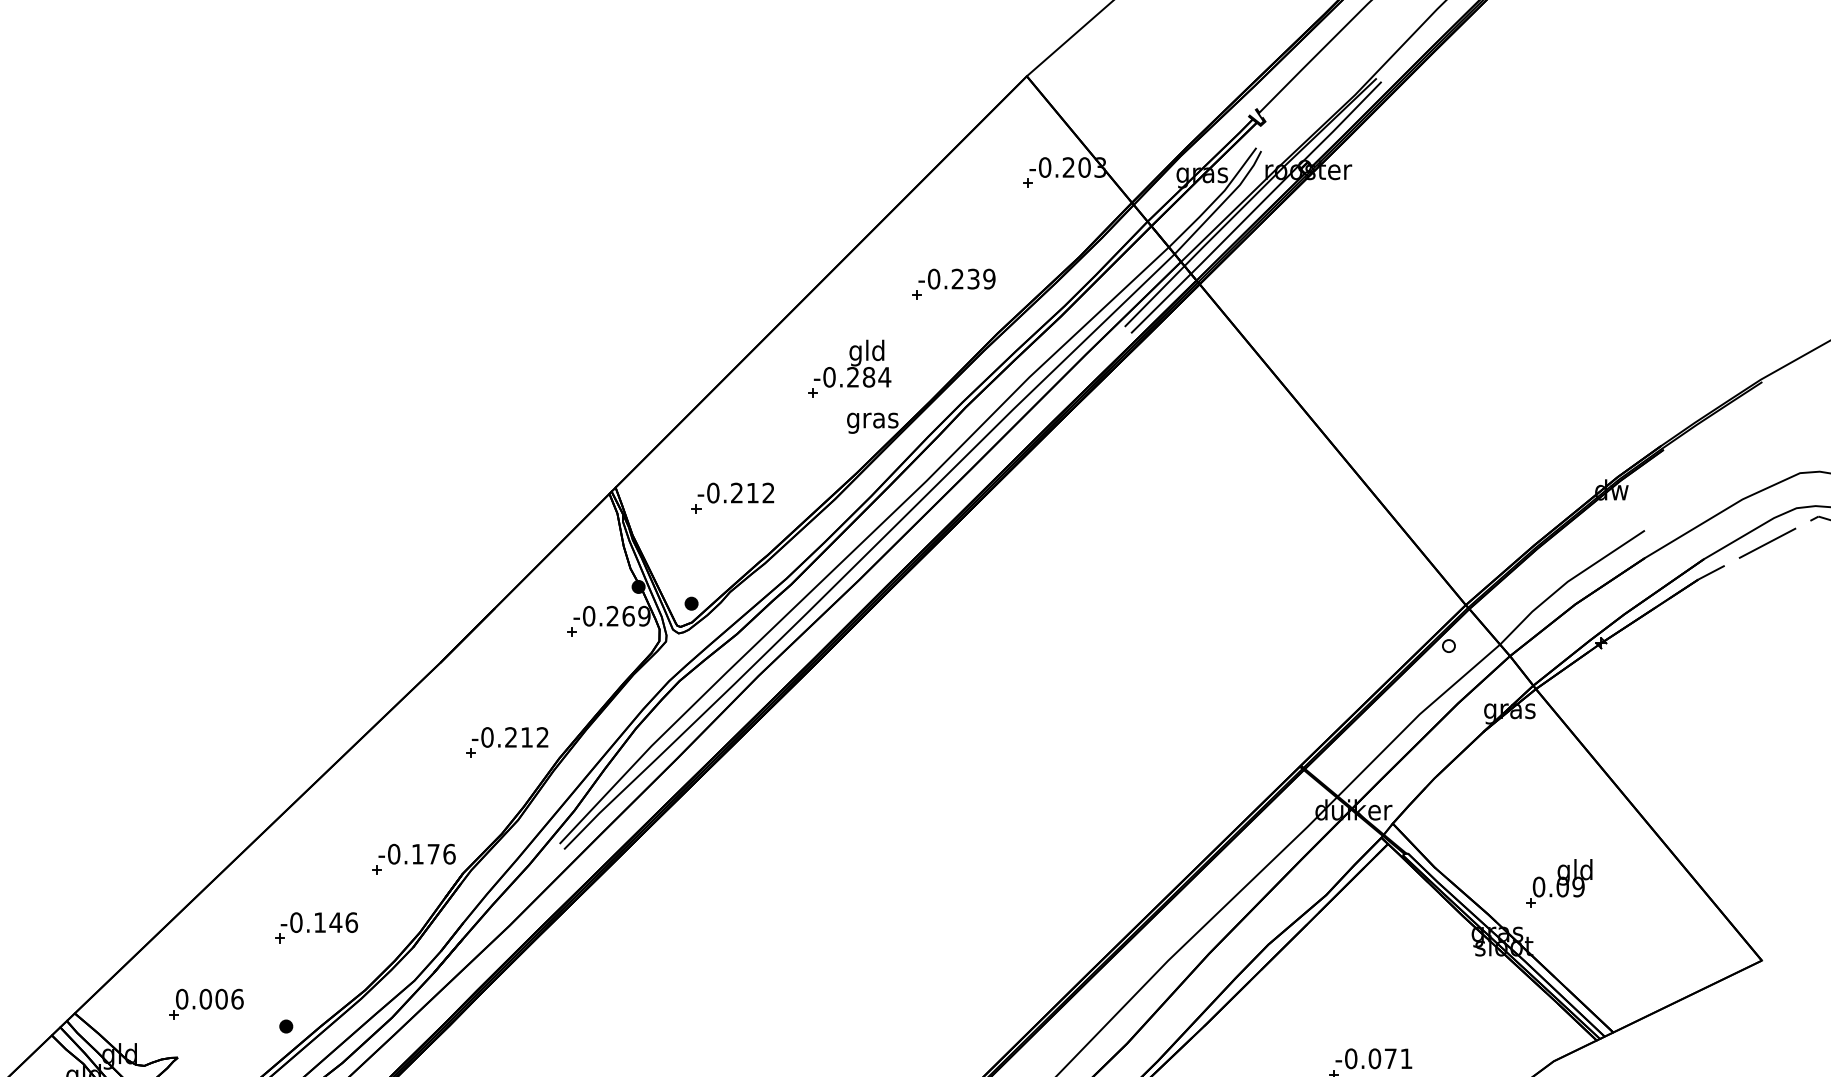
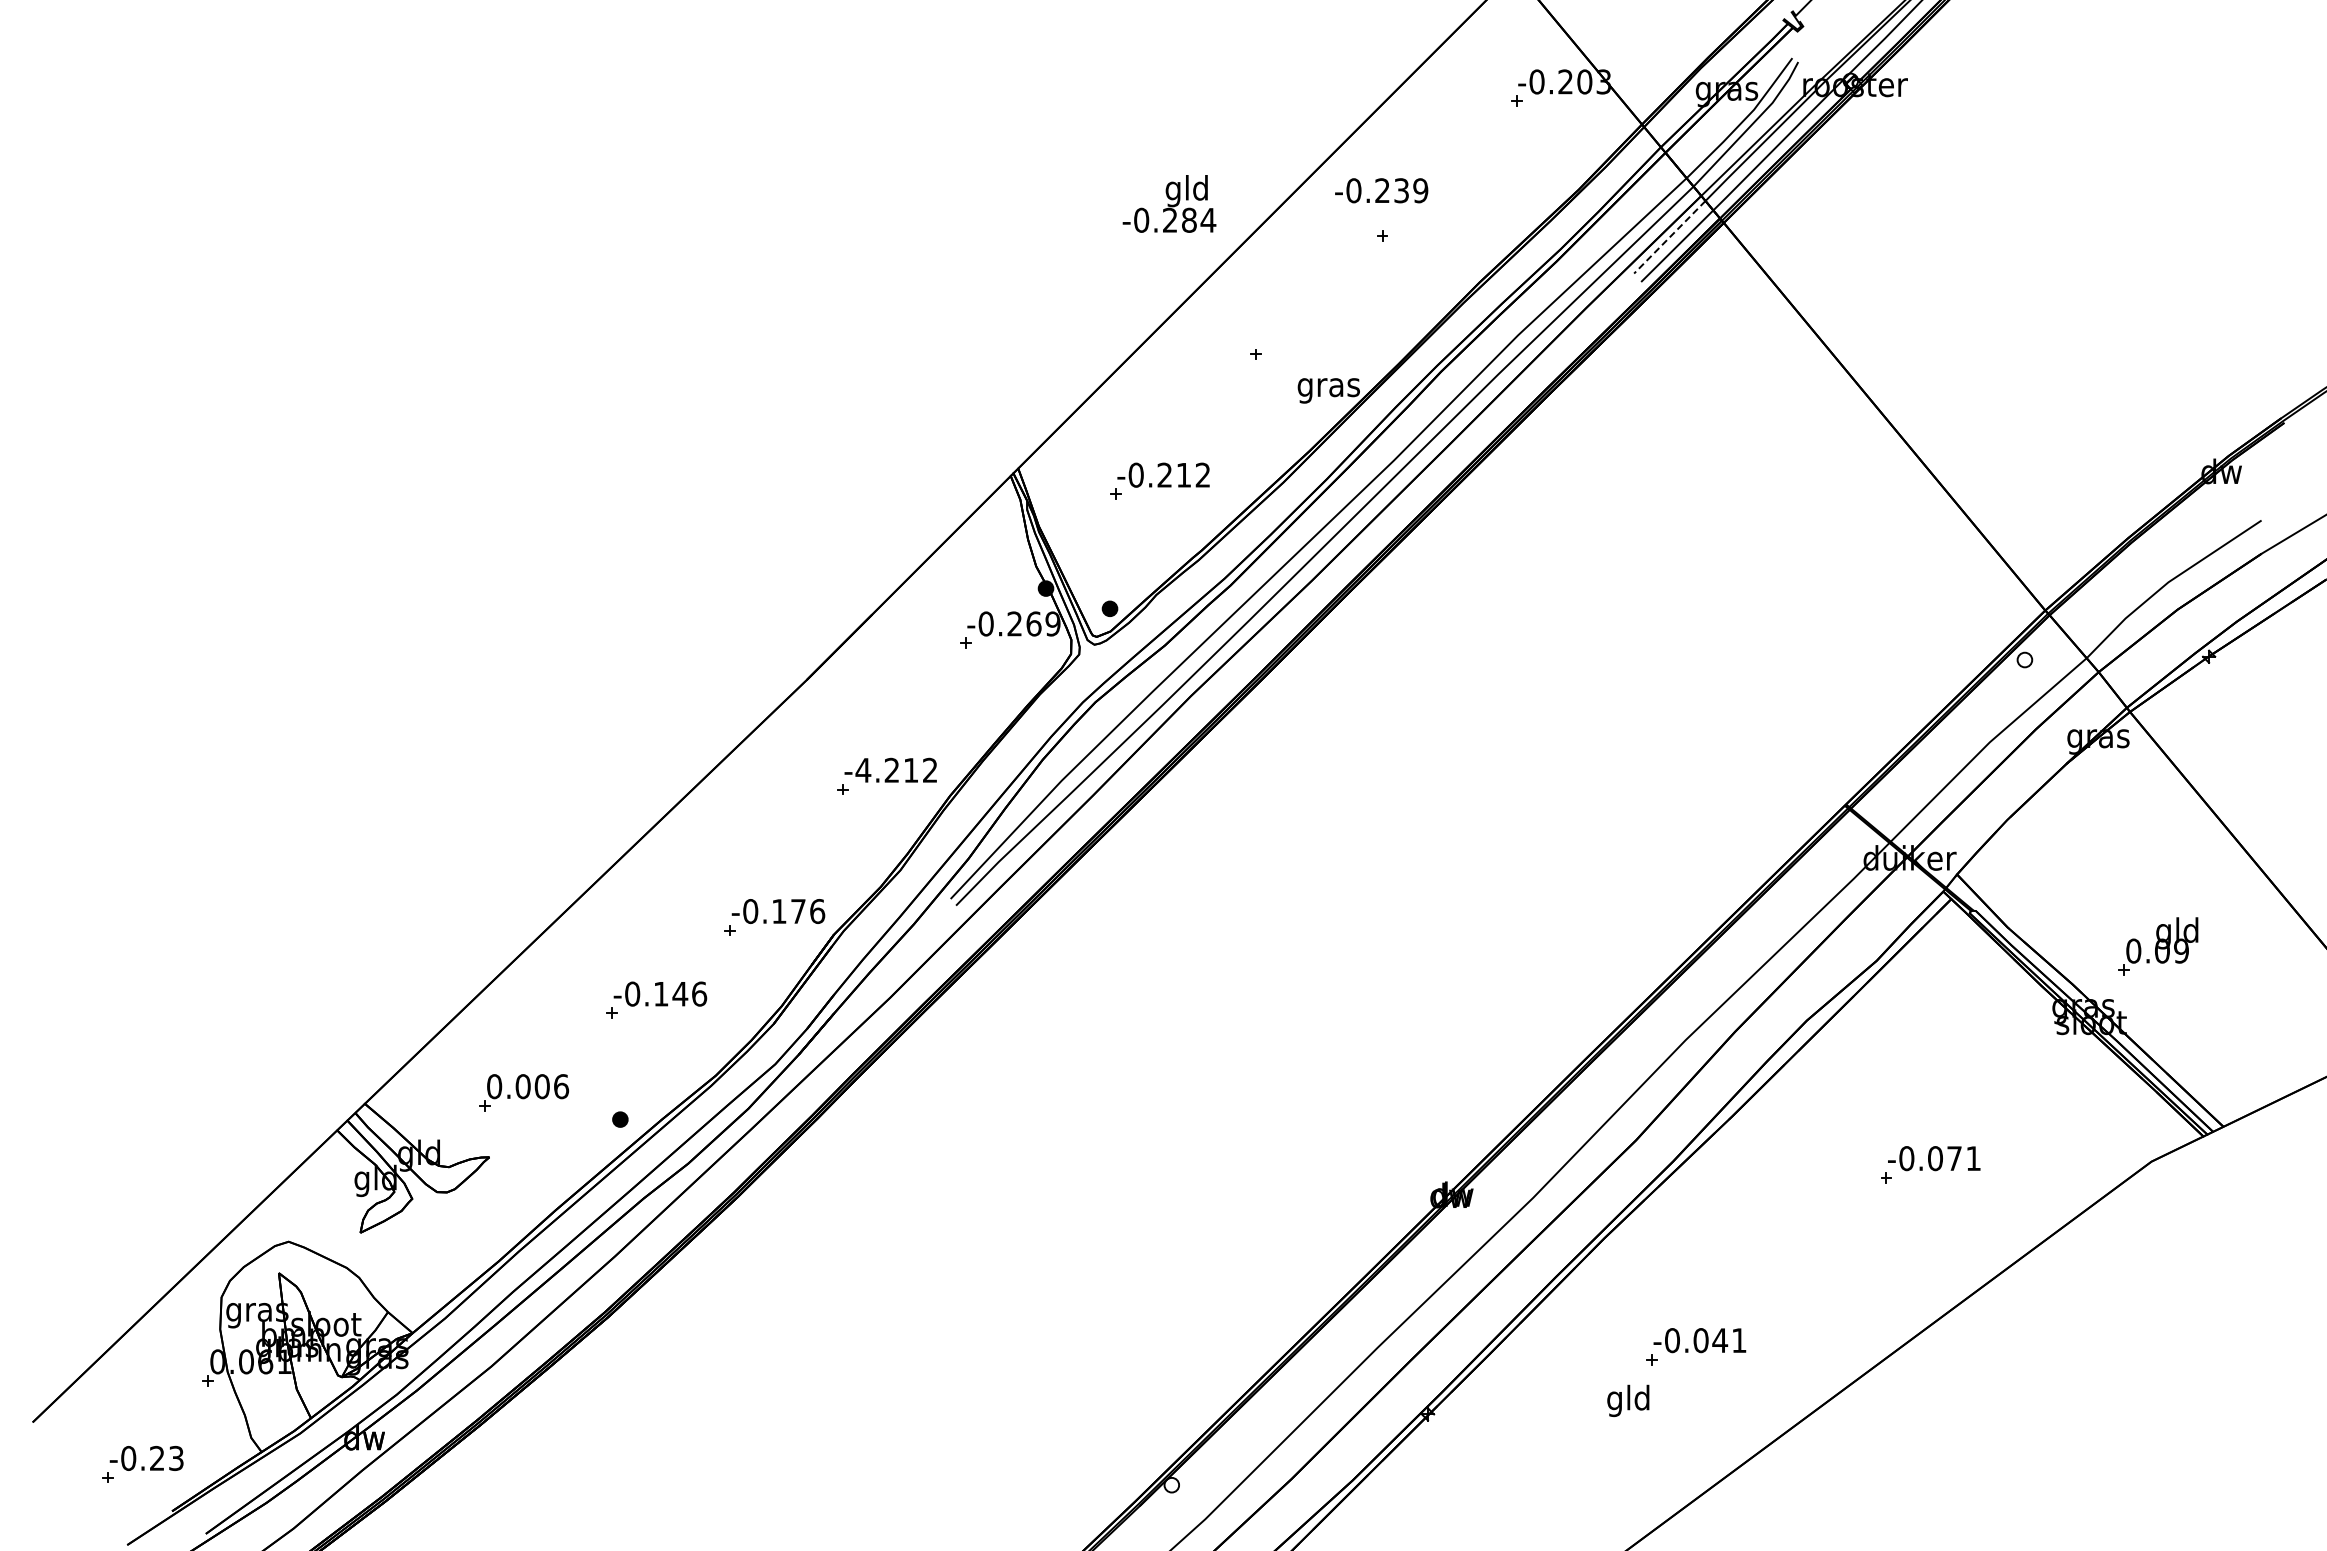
text: (956, 278) -> (1381, 190), moved
line: (1154, 296) -> (1669, 237), solid -> dashed
text: (852, 363) -> (1169, 203), moved
text: (487, 736) -> (863, 769), -0.212 -> -4.212

